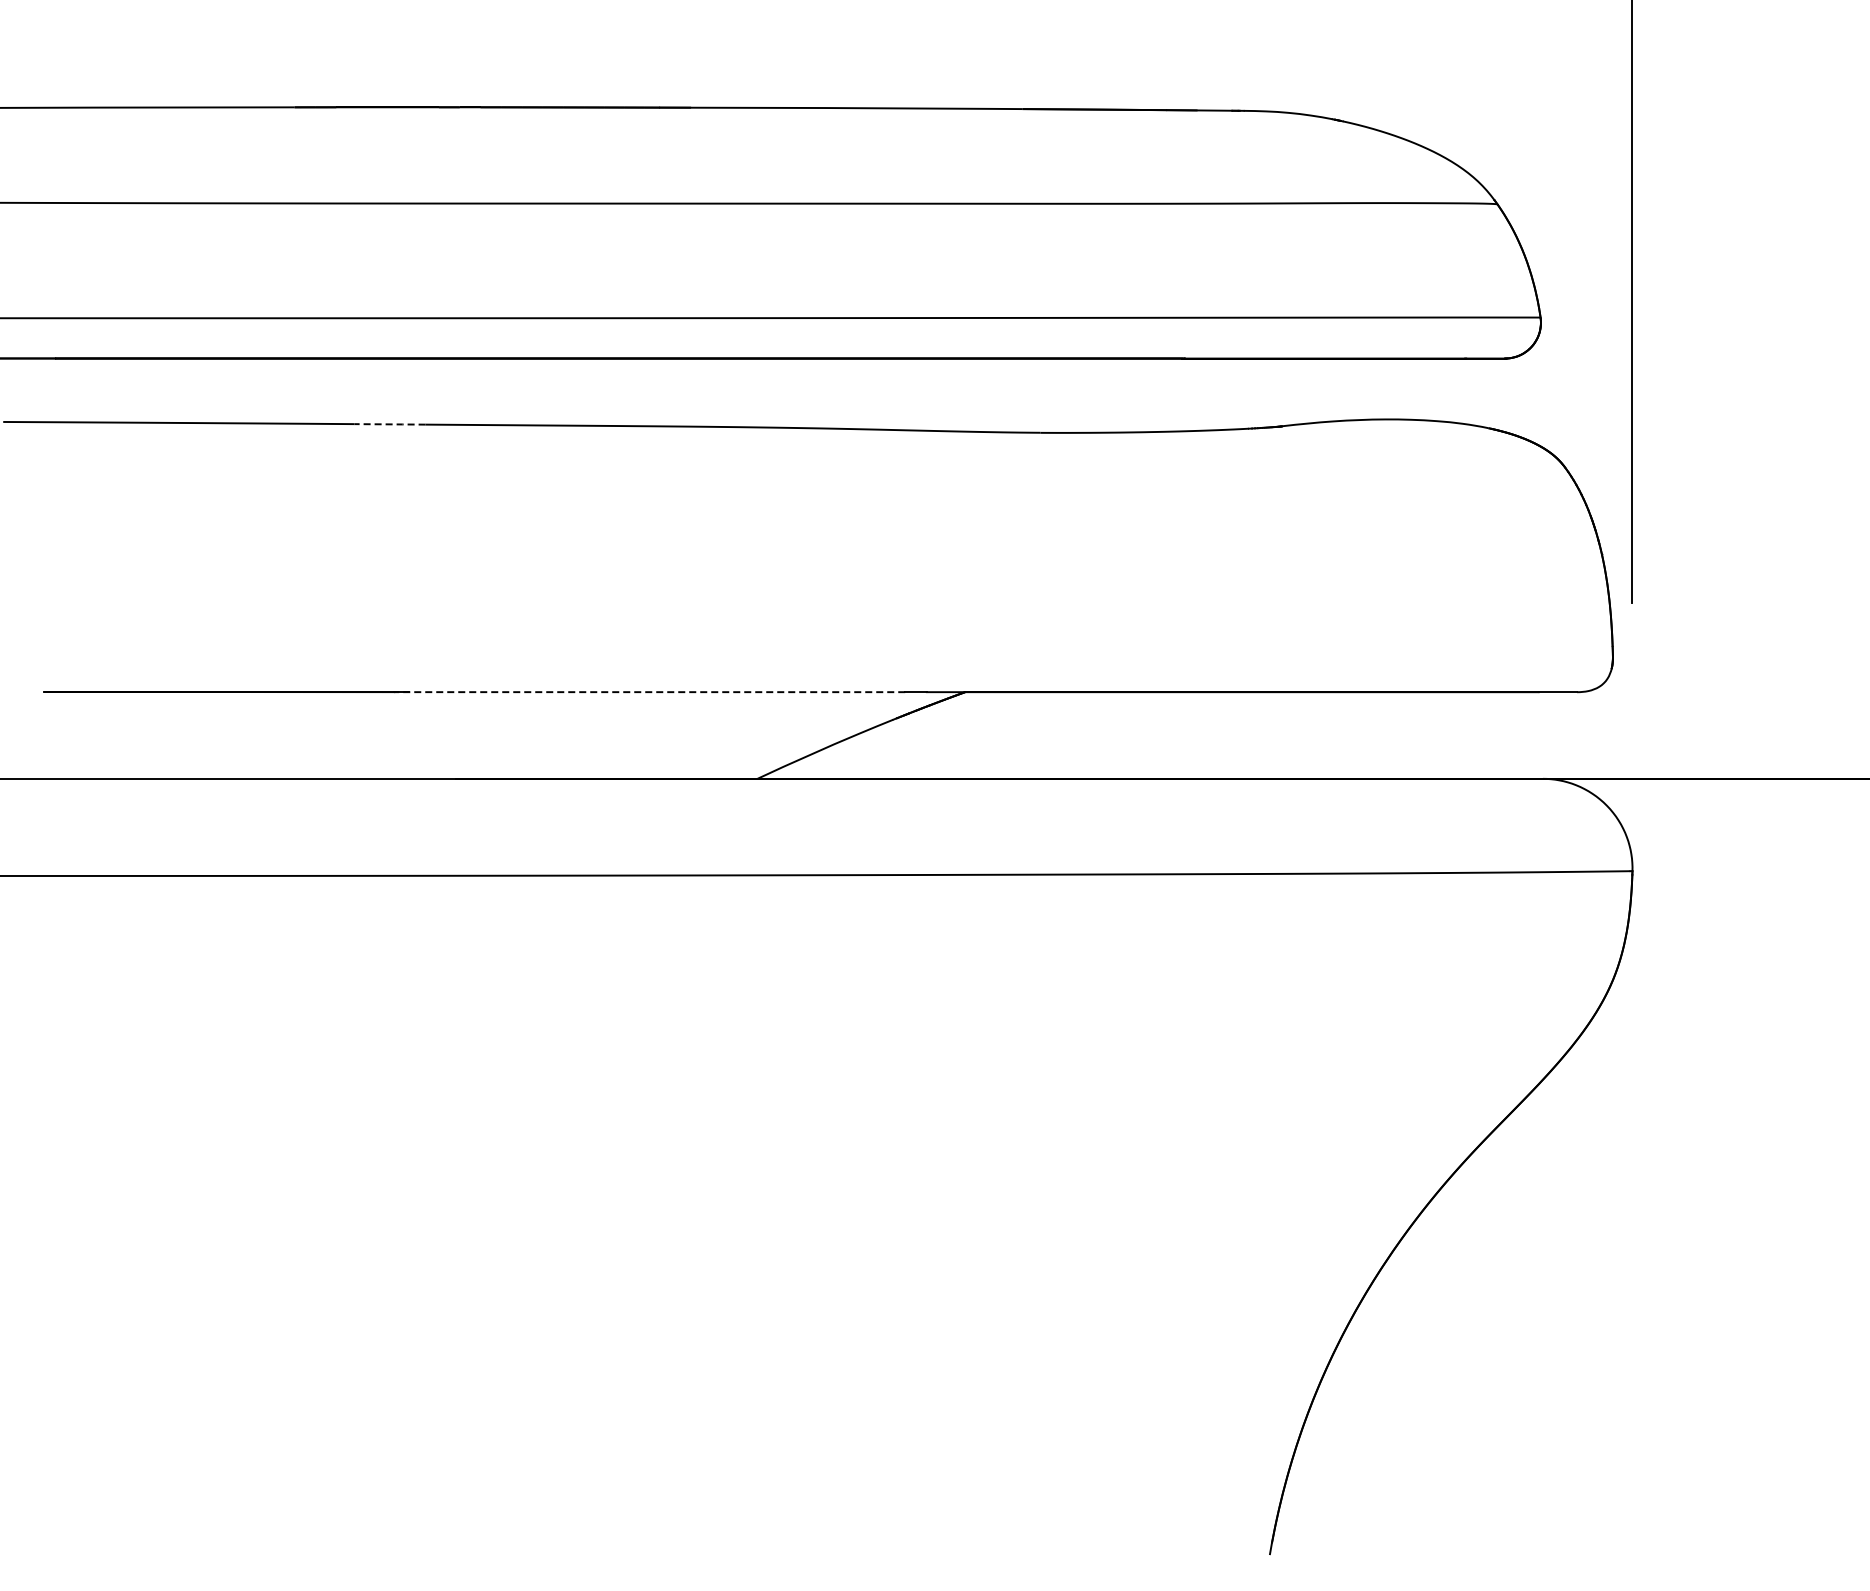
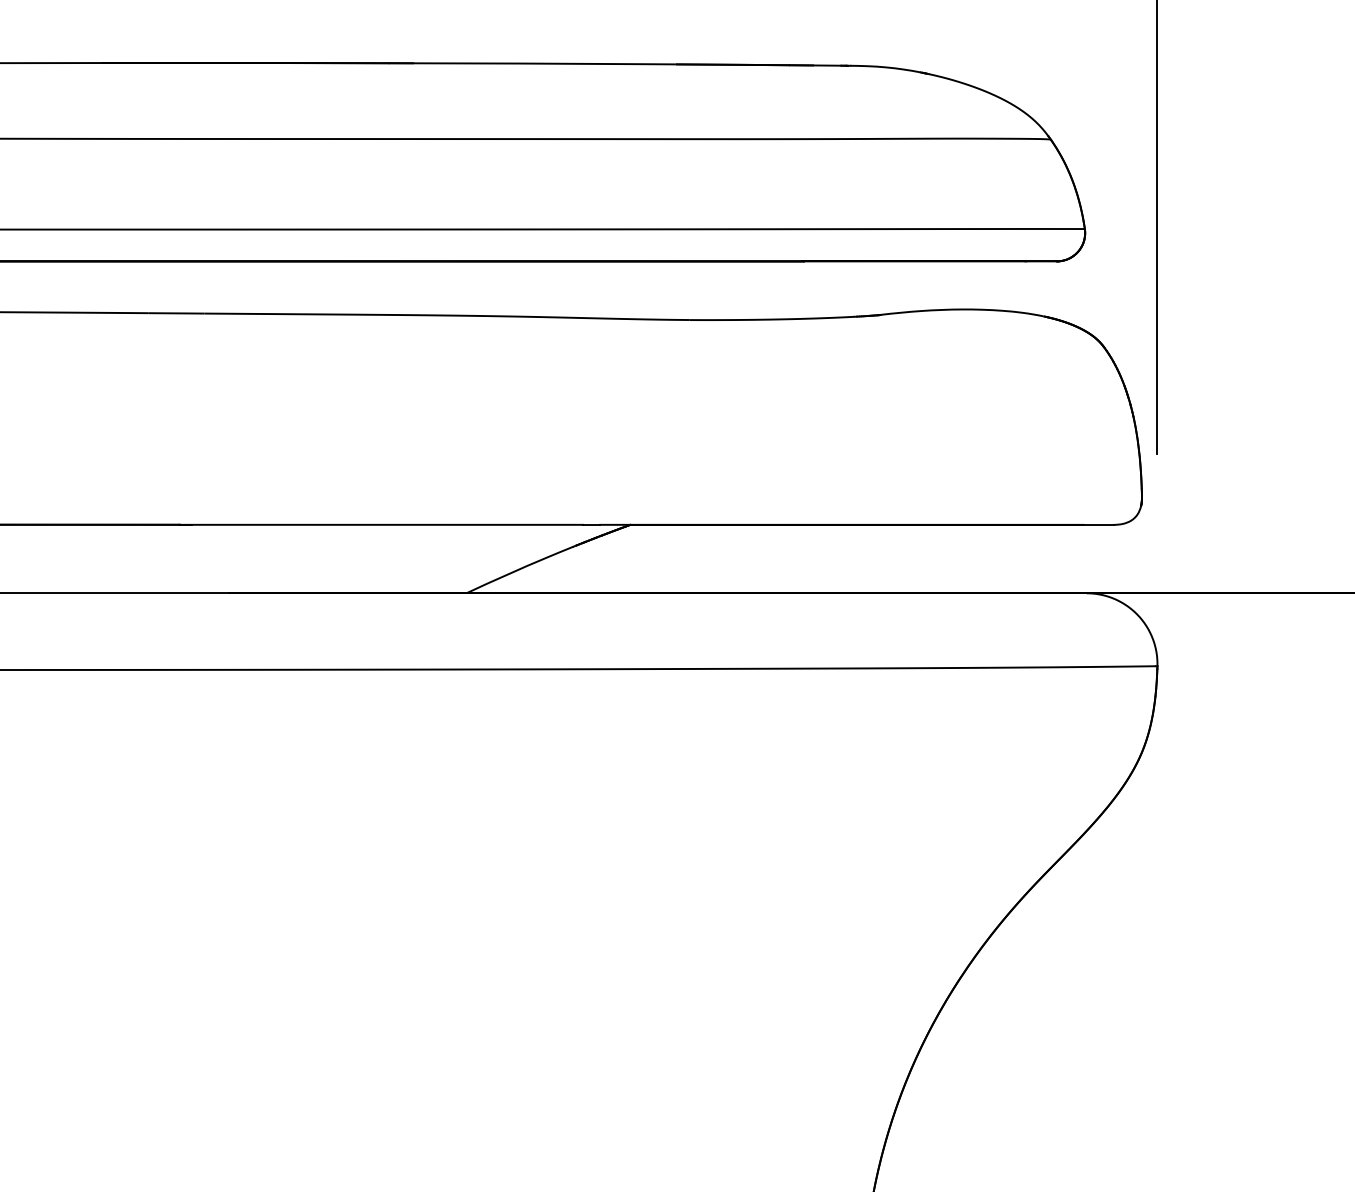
line: (390, 424) -> (176, 313), dashed -> solid
line: (649, 692) -> (381, 525), dashed -> solid

